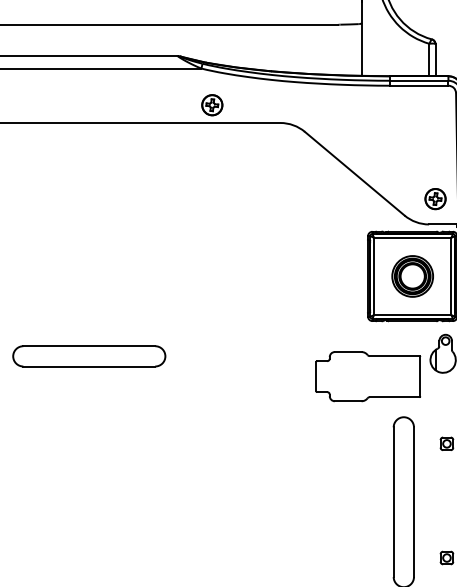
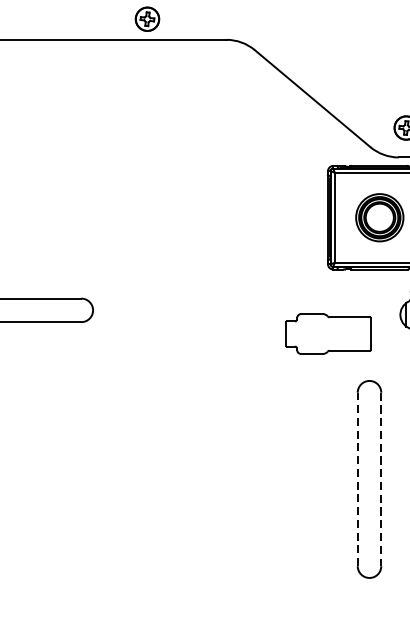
part: (368, 376) -> (328, 333), size x0.7
line: (393, 502) -> (357, 479), solid -> dashed
line: (413, 502) -> (380, 479), solid -> dashed

